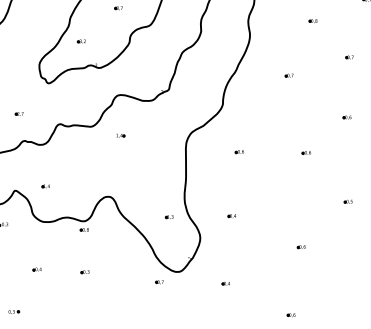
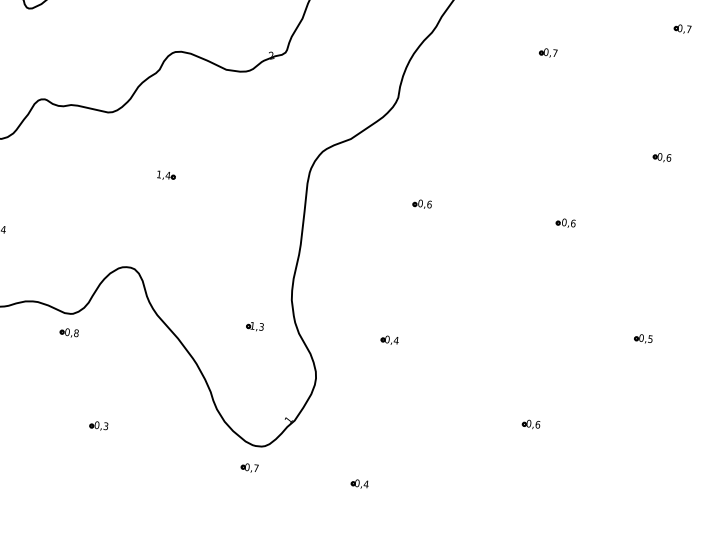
part: (120, 135) -> (166, 175), moved
part: (84, 272) -> (97, 426), moved
part: (159, 282) -> (249, 468), moved

